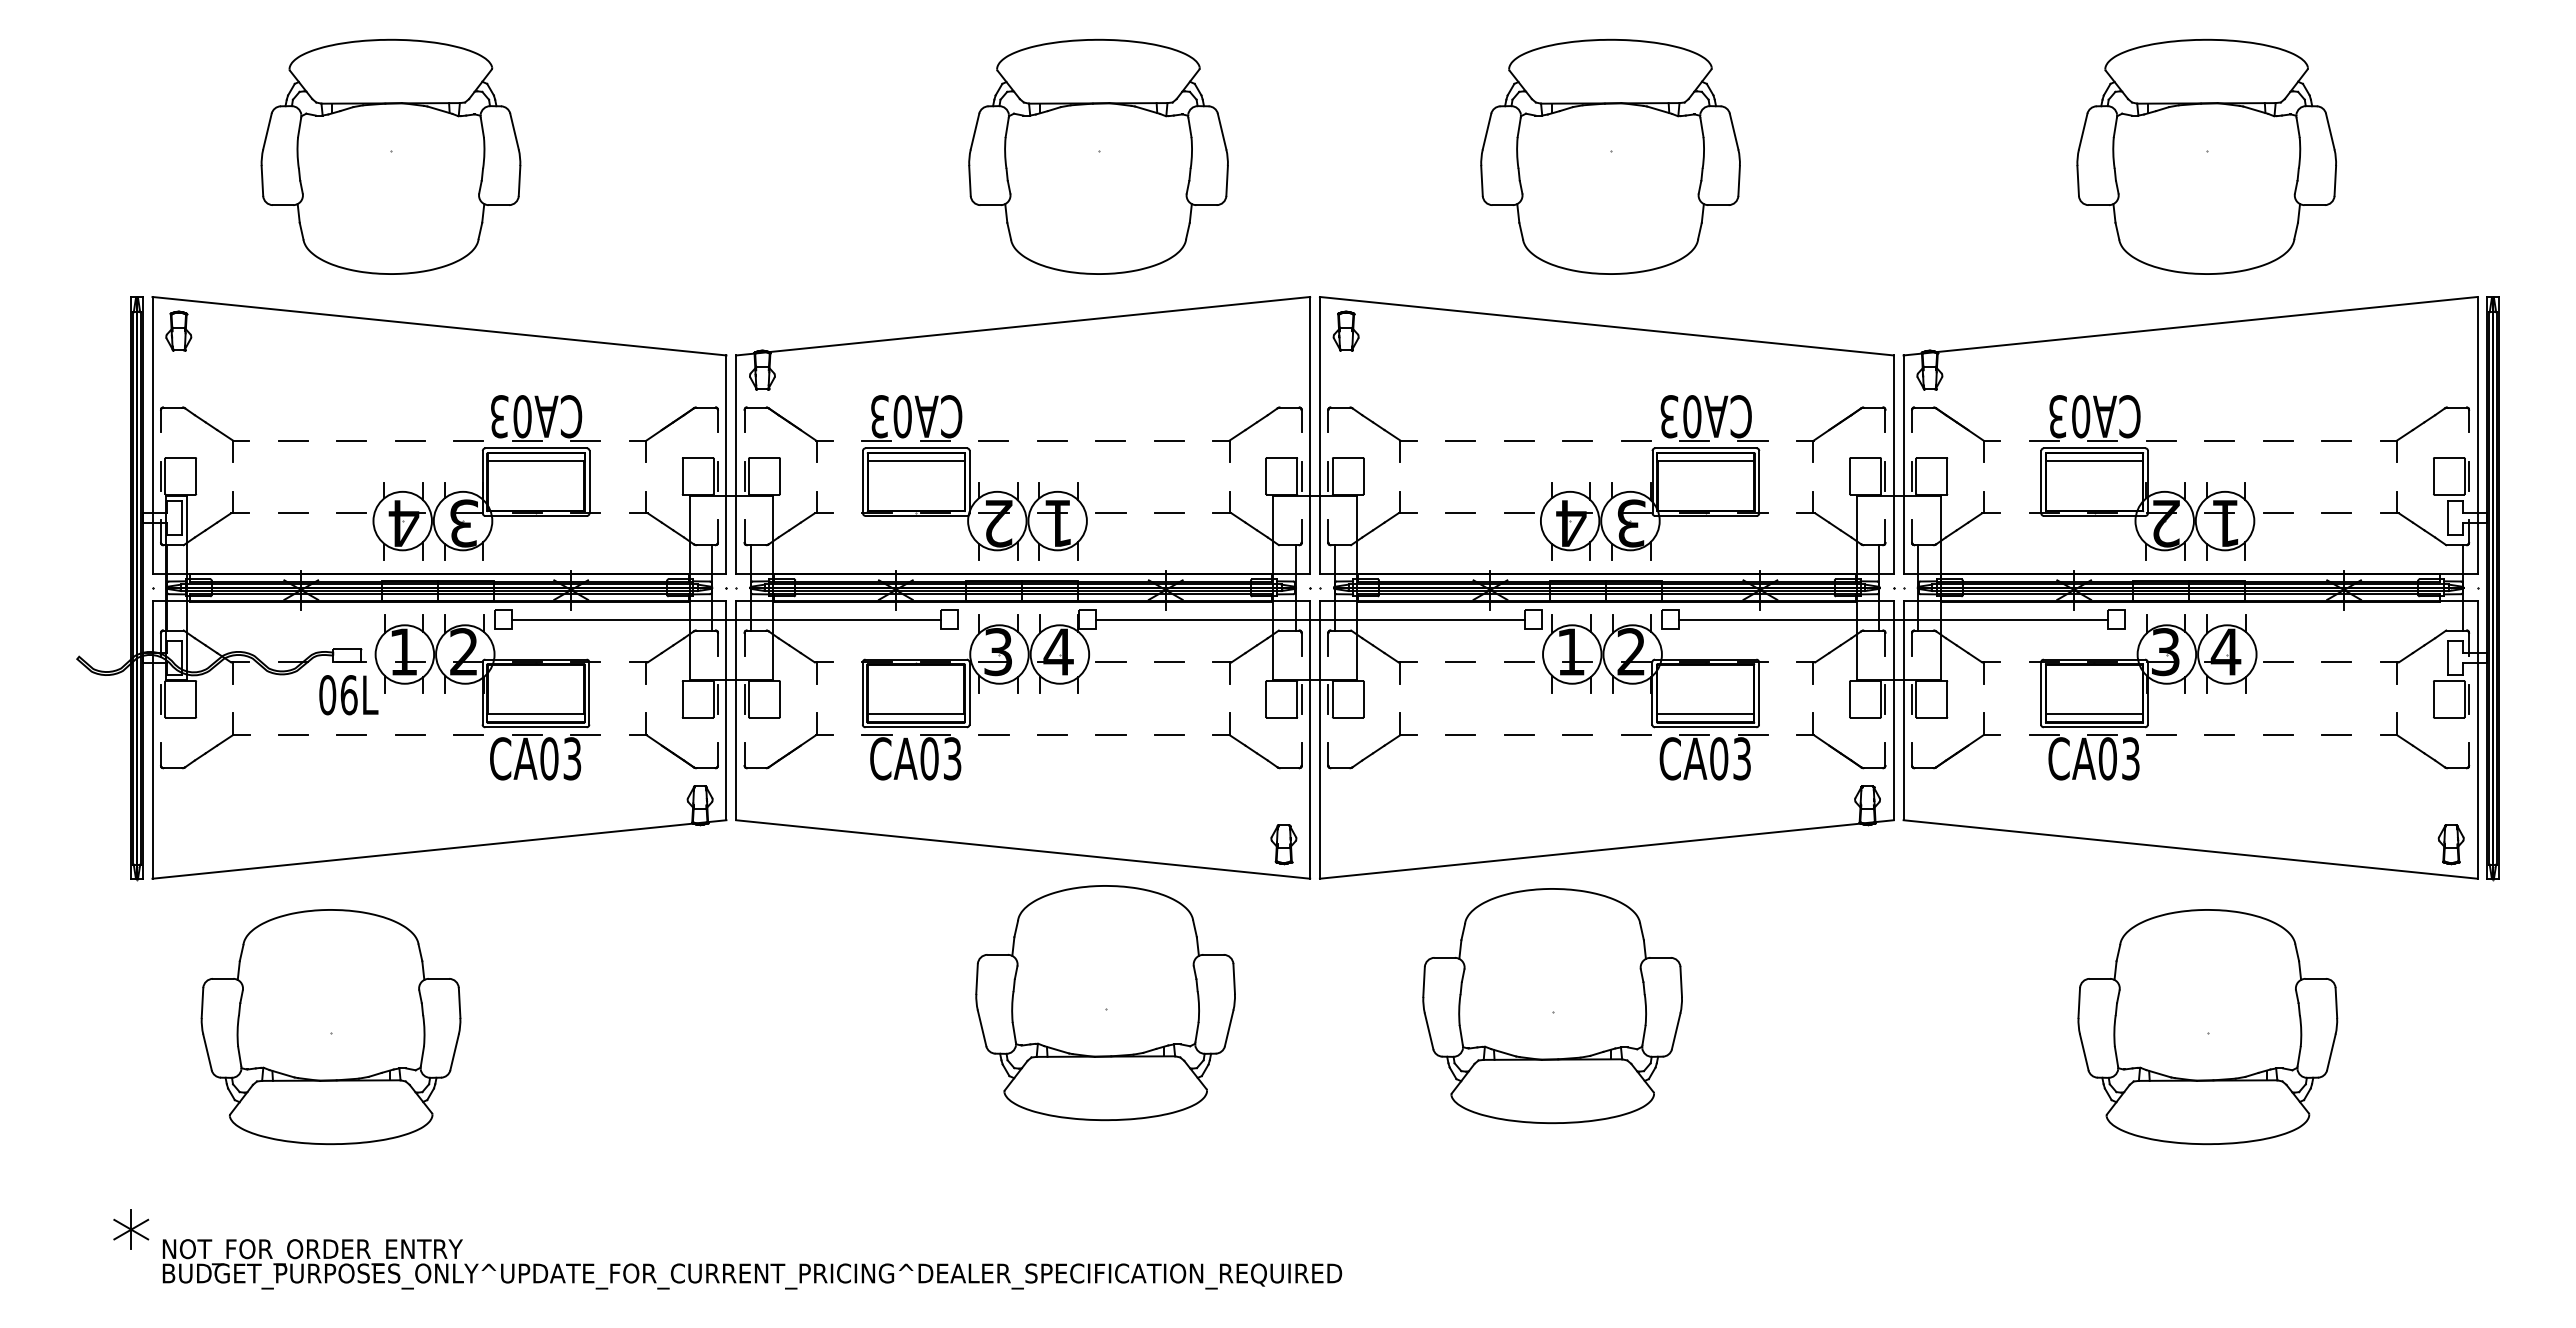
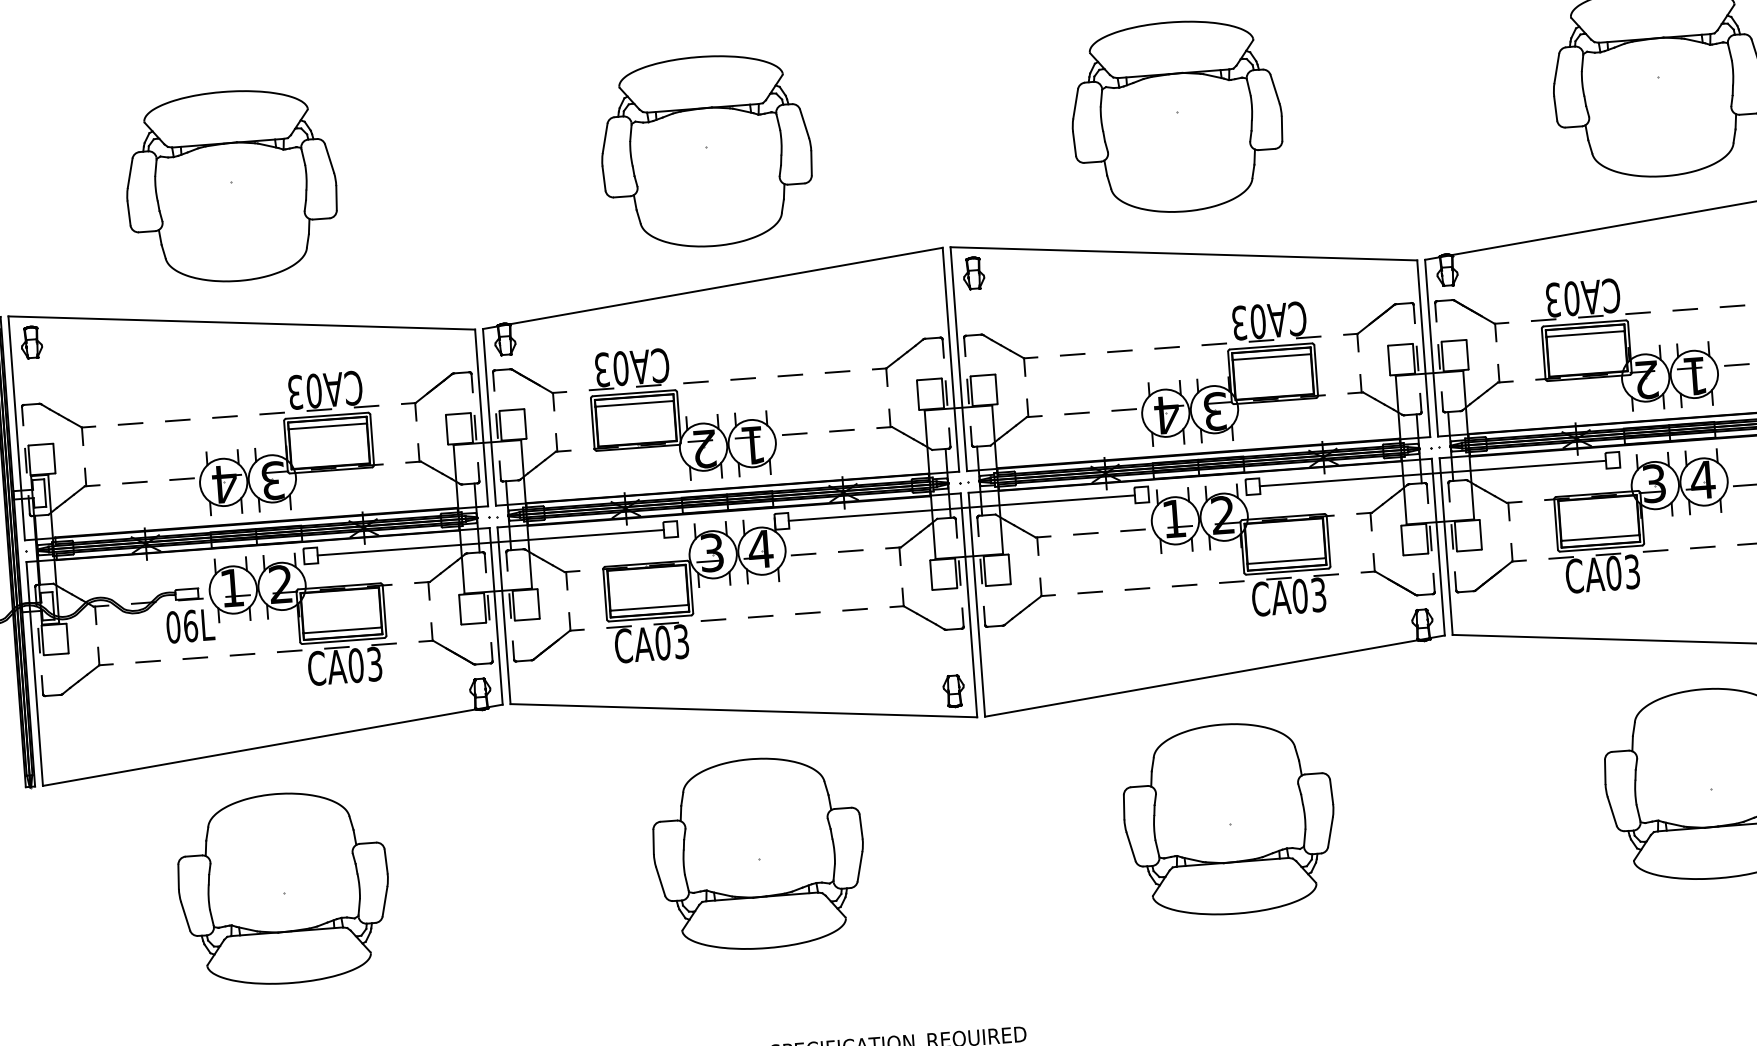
part: (390, 156) -> (230, 186), moved
part: (1098, 156) -> (706, 151), moved
part: (1105, 1003) -> (758, 854), moved
part: (1552, 1006) -> (1229, 819), moved
part: (330, 1027) -> (283, 888), moved

